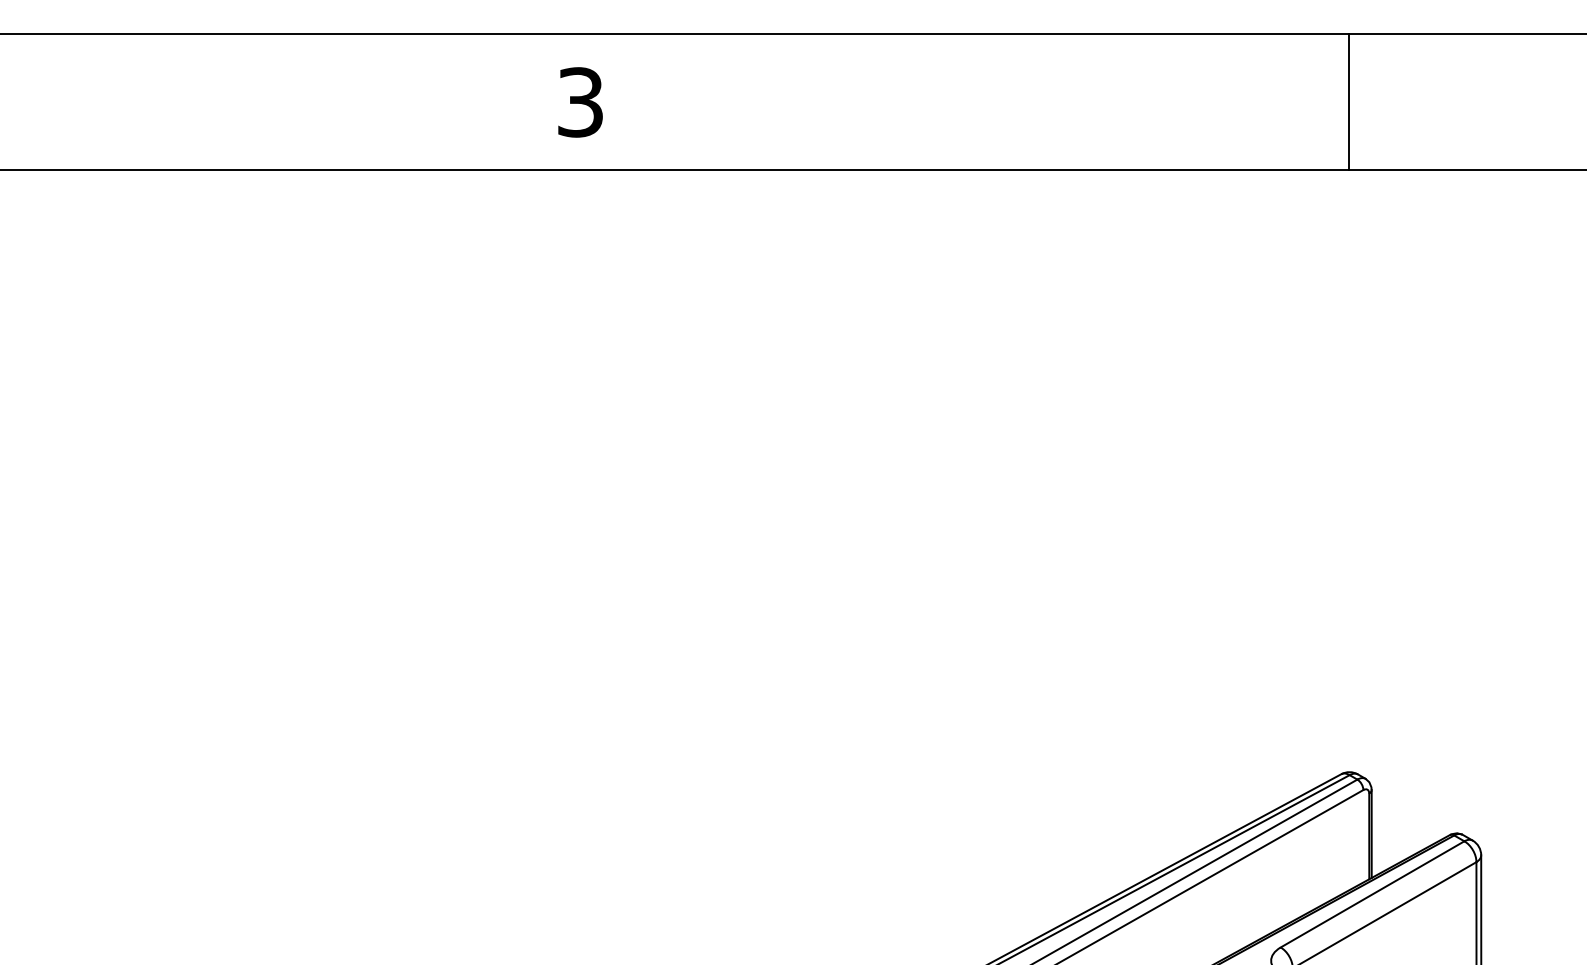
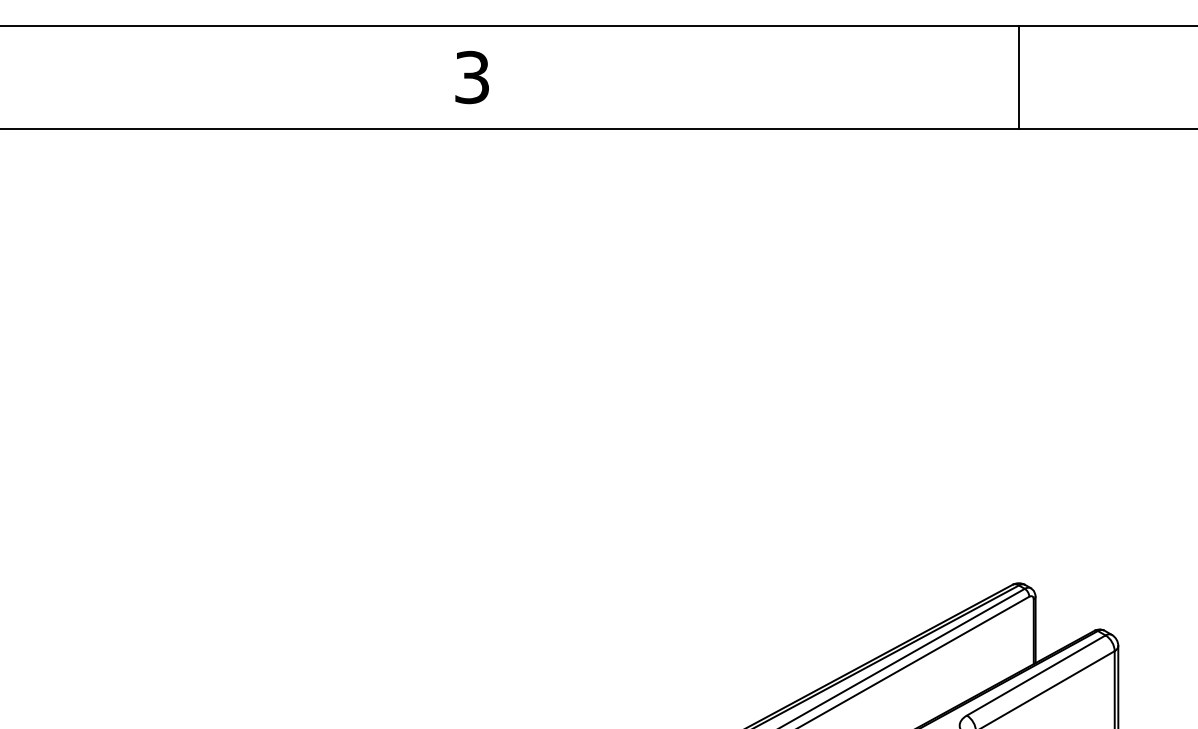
text: (580, 102) -> (472, 77), moved

